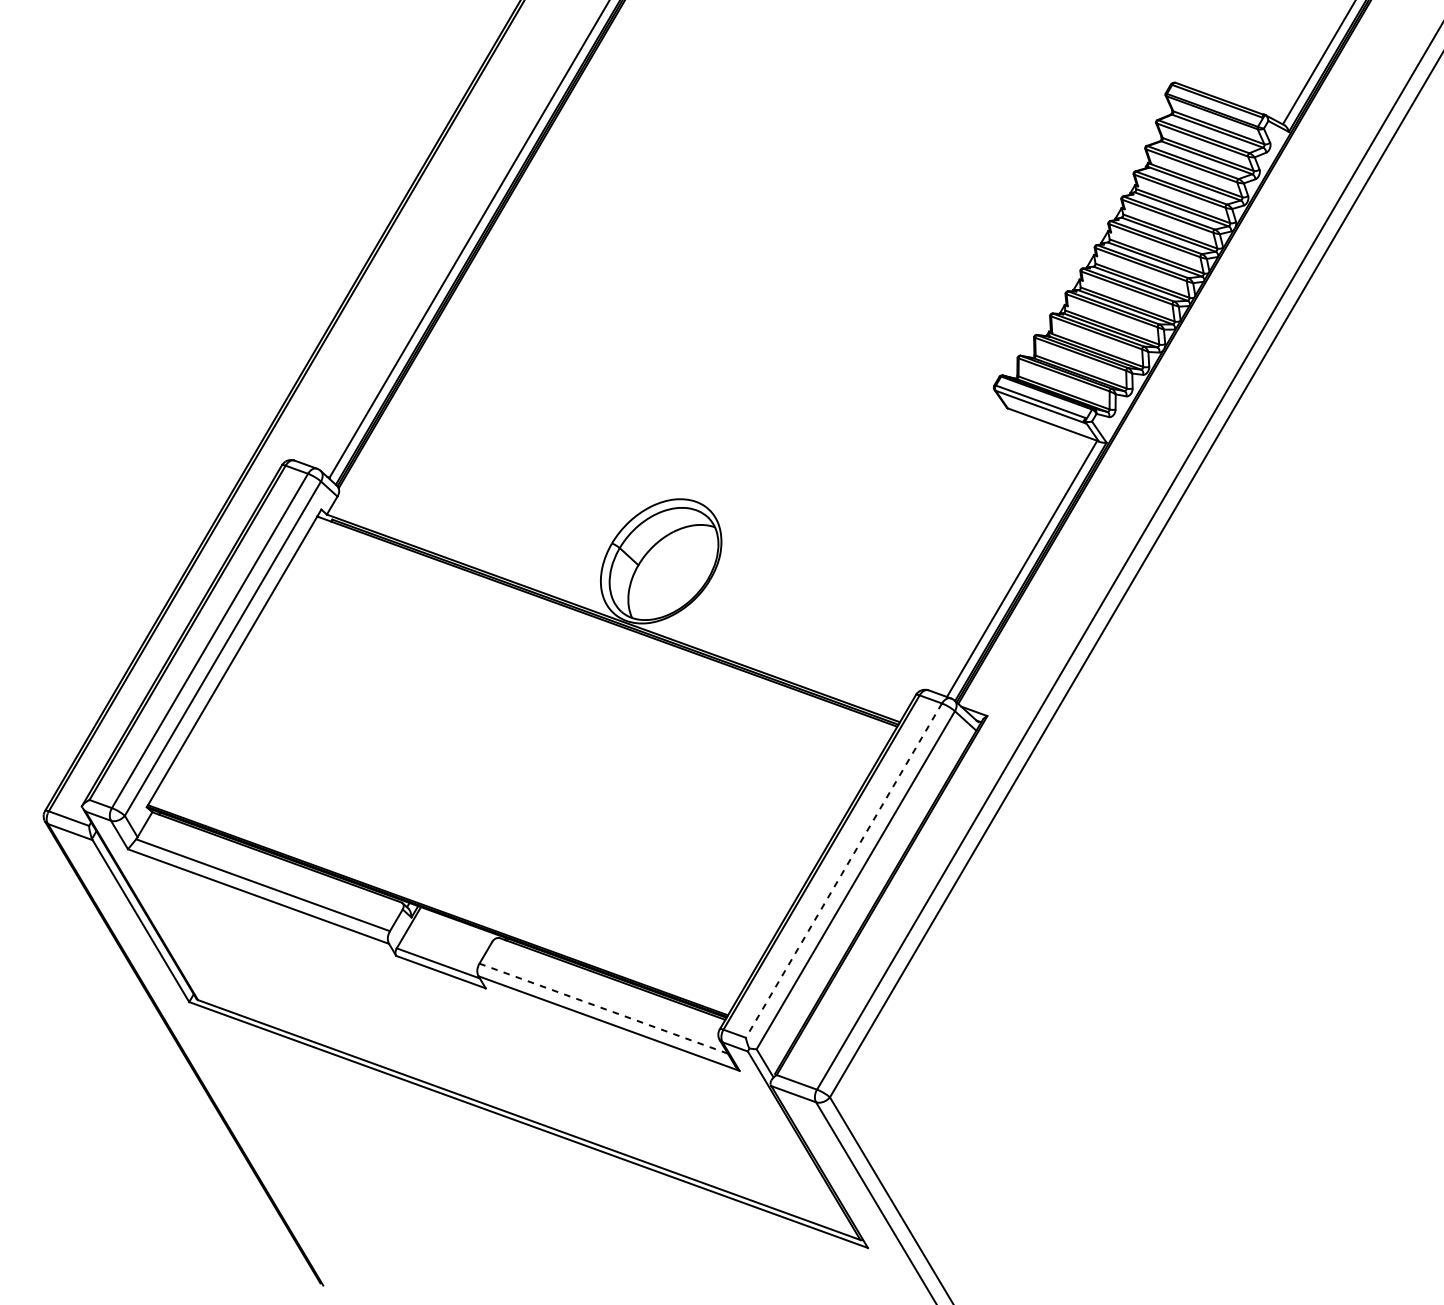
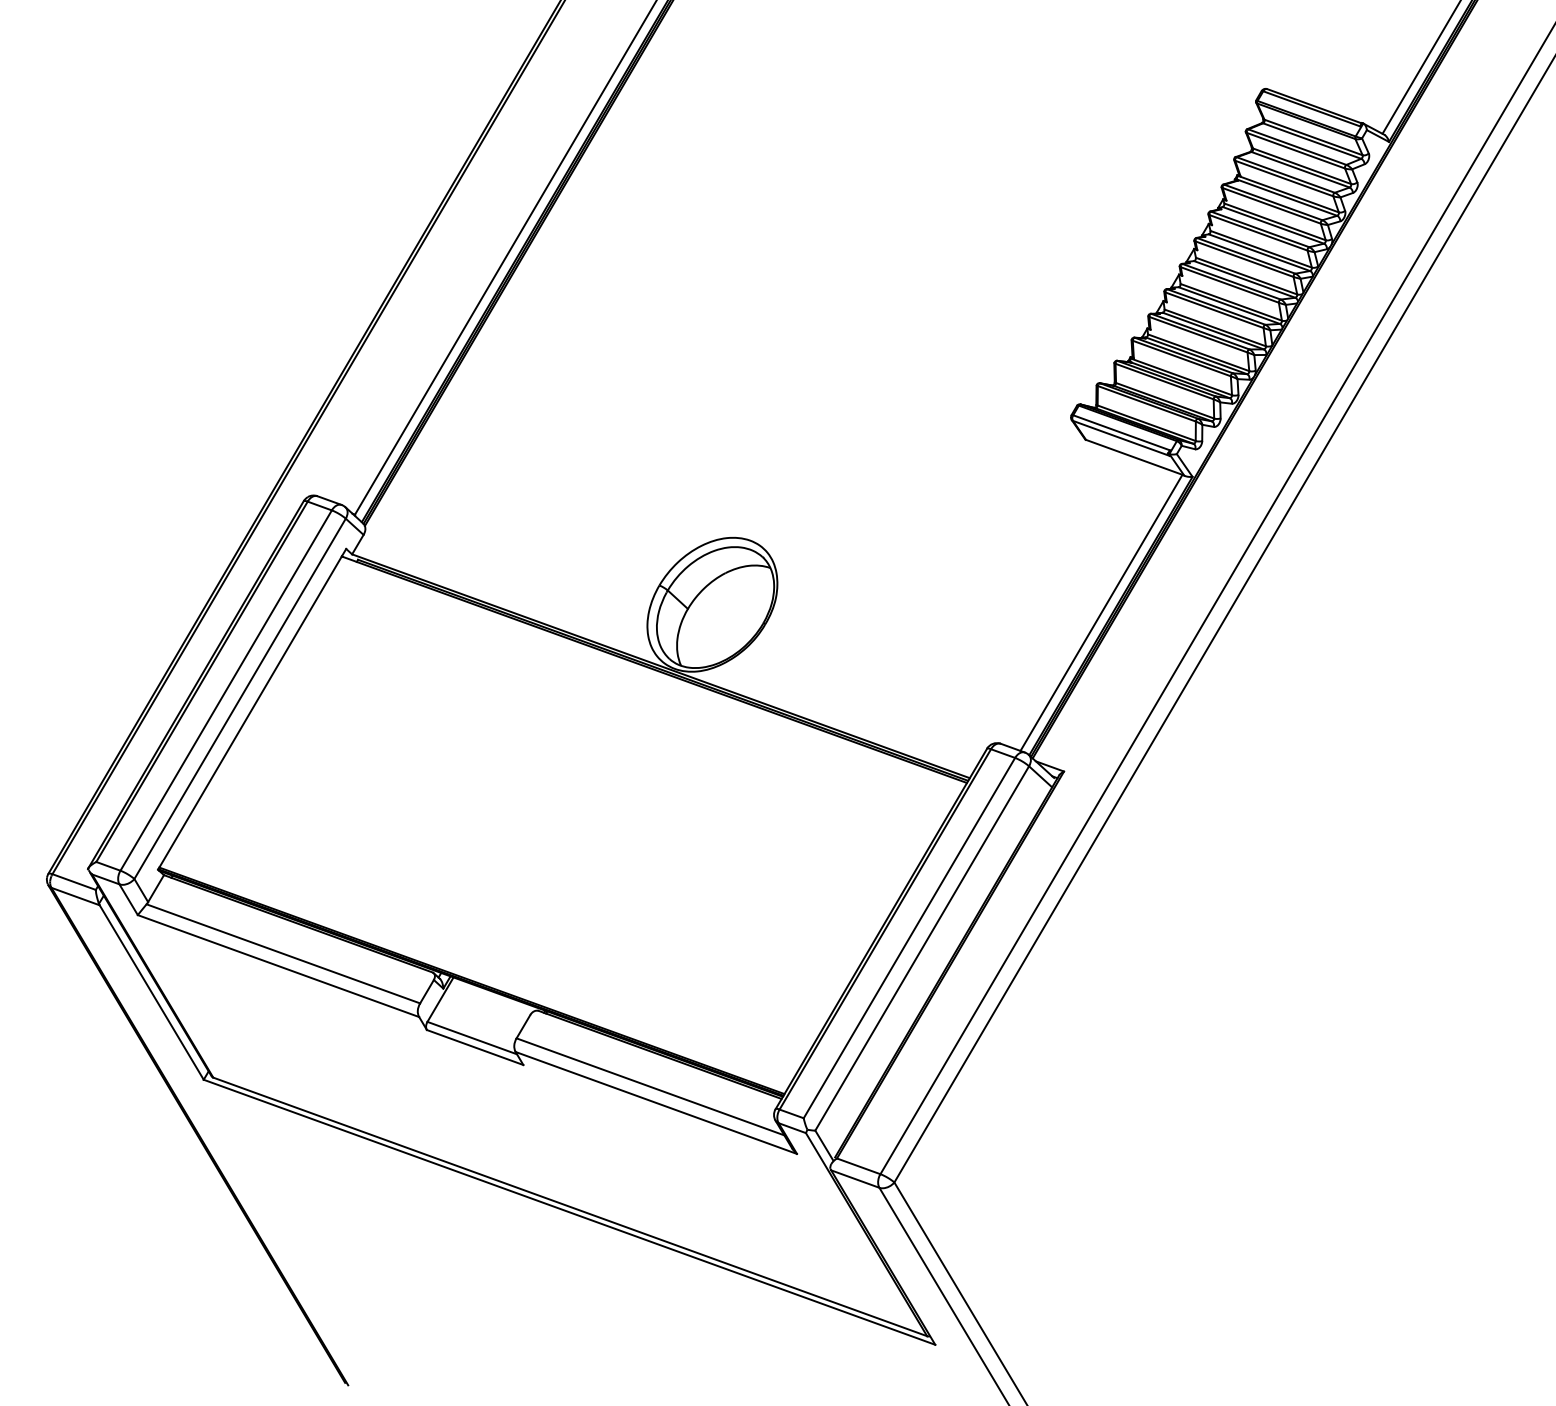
line: (844, 870) -> (909, 938), dashed -> solid
line: (603, 1008) -> (650, 1086), dashed -> solid

